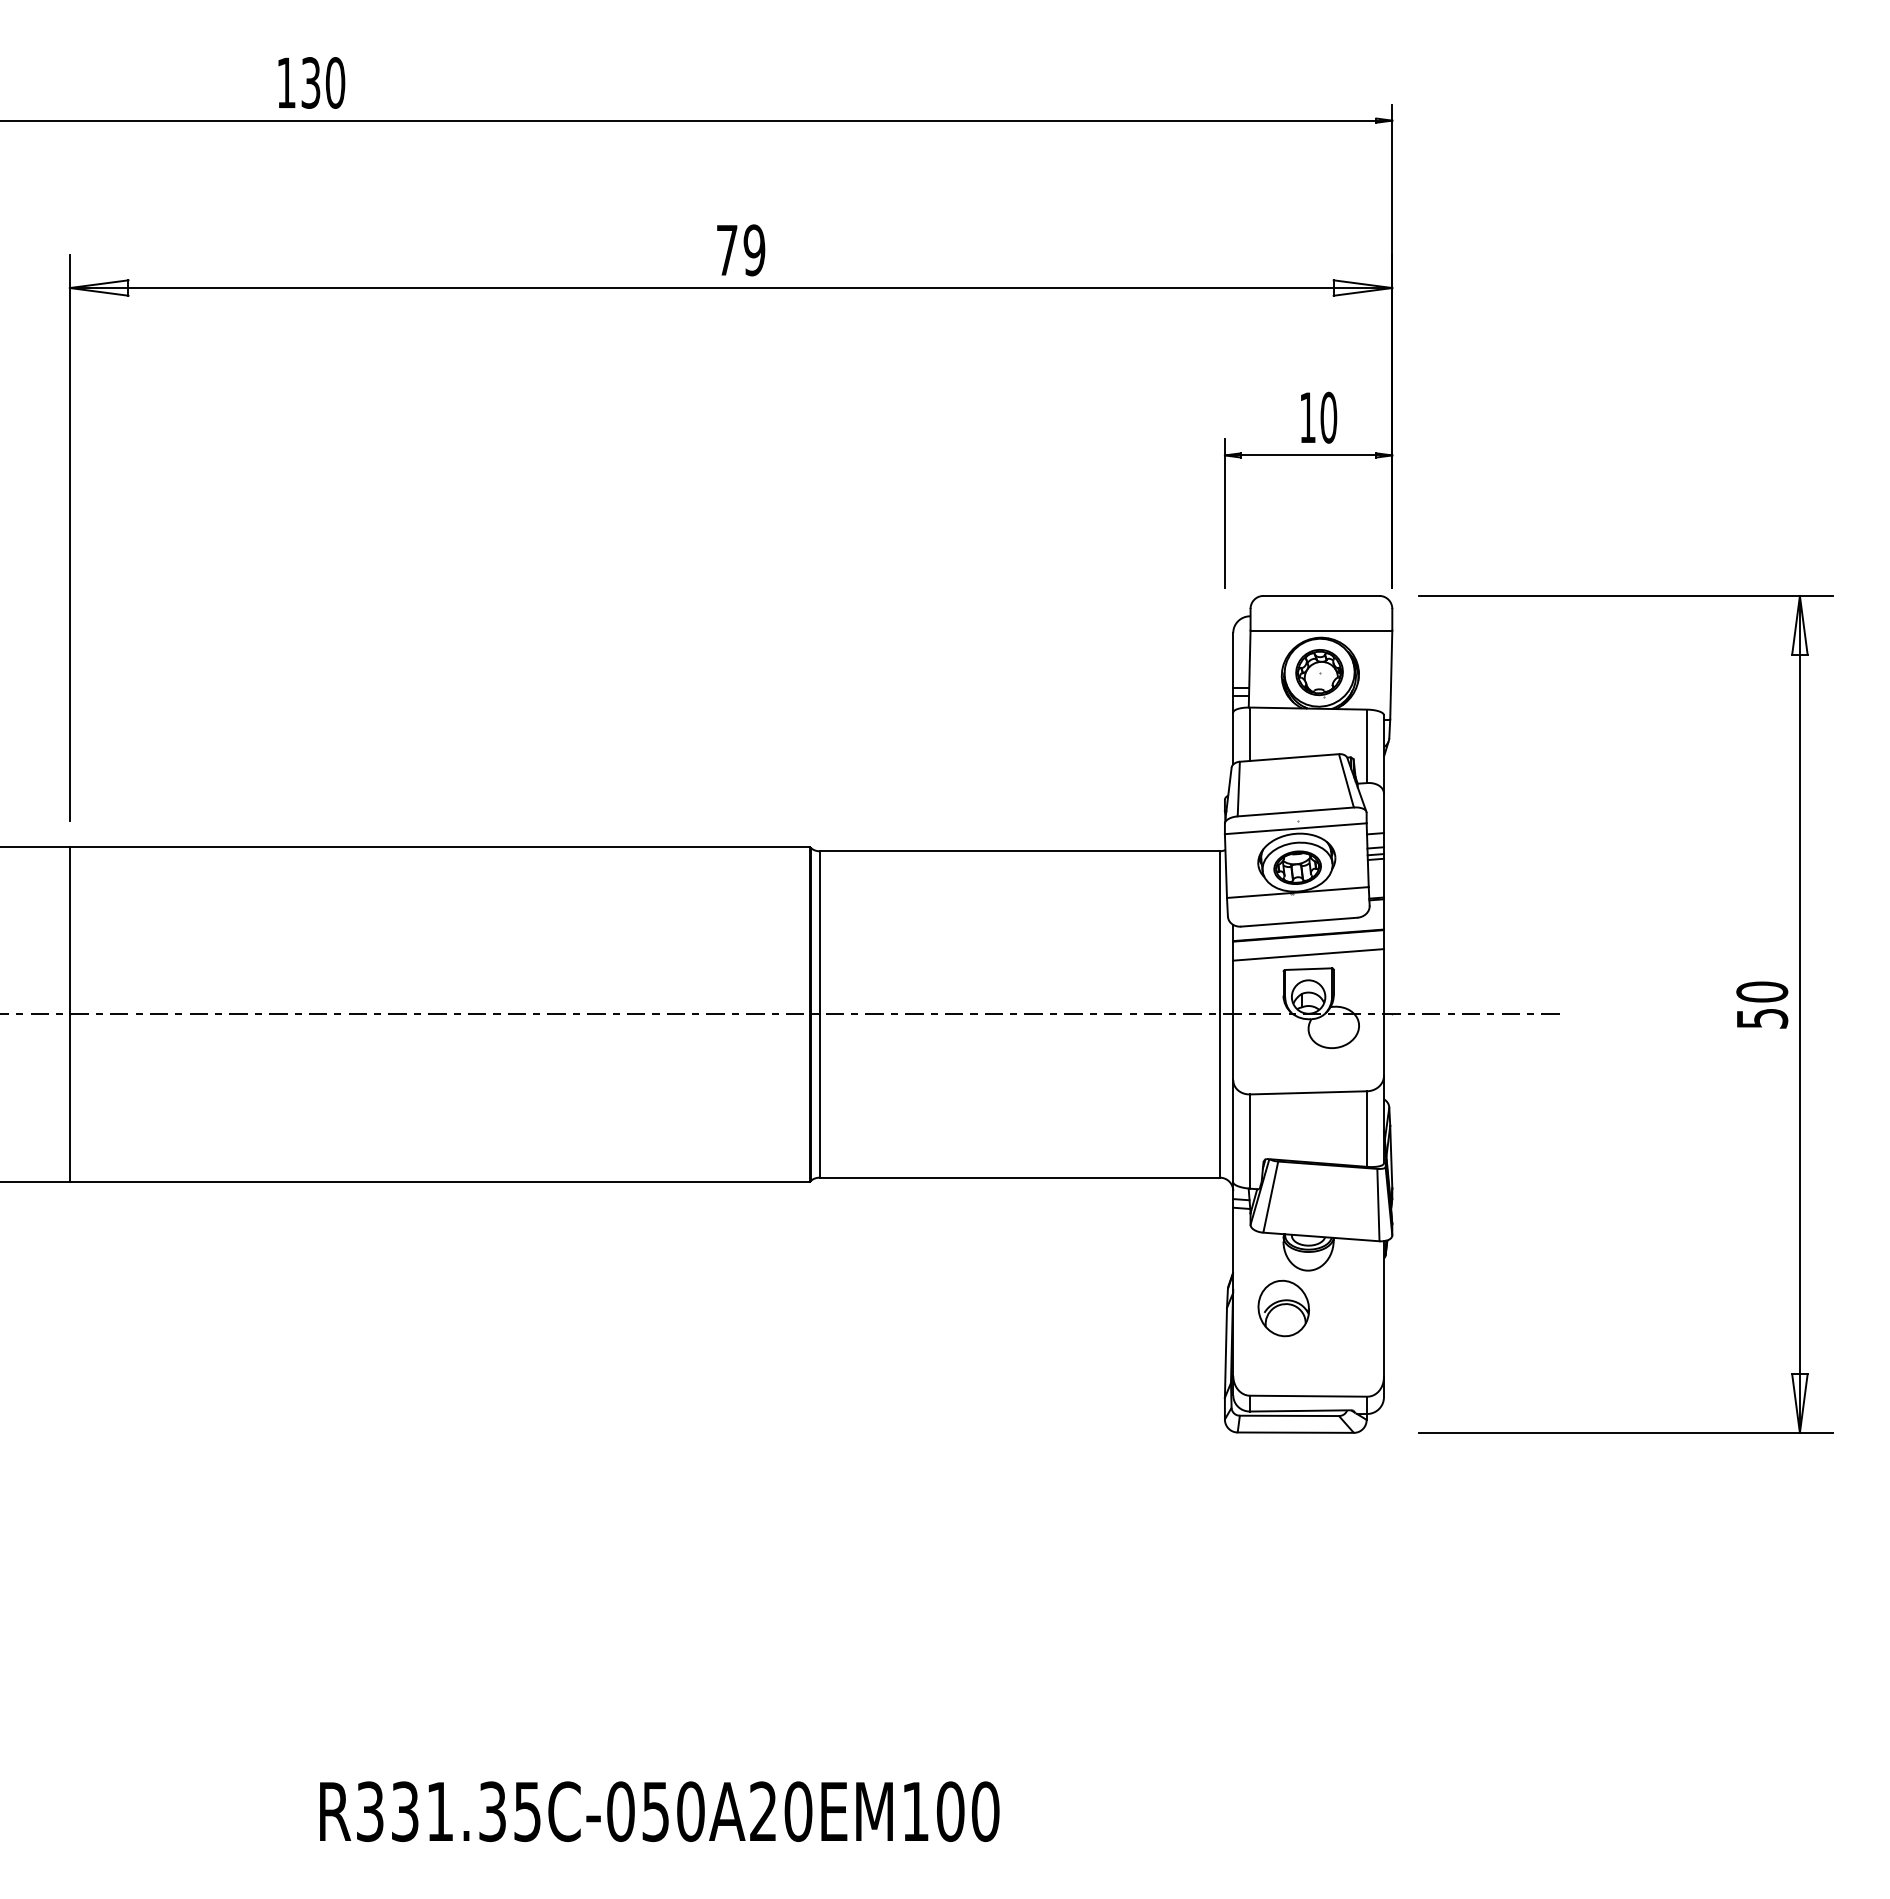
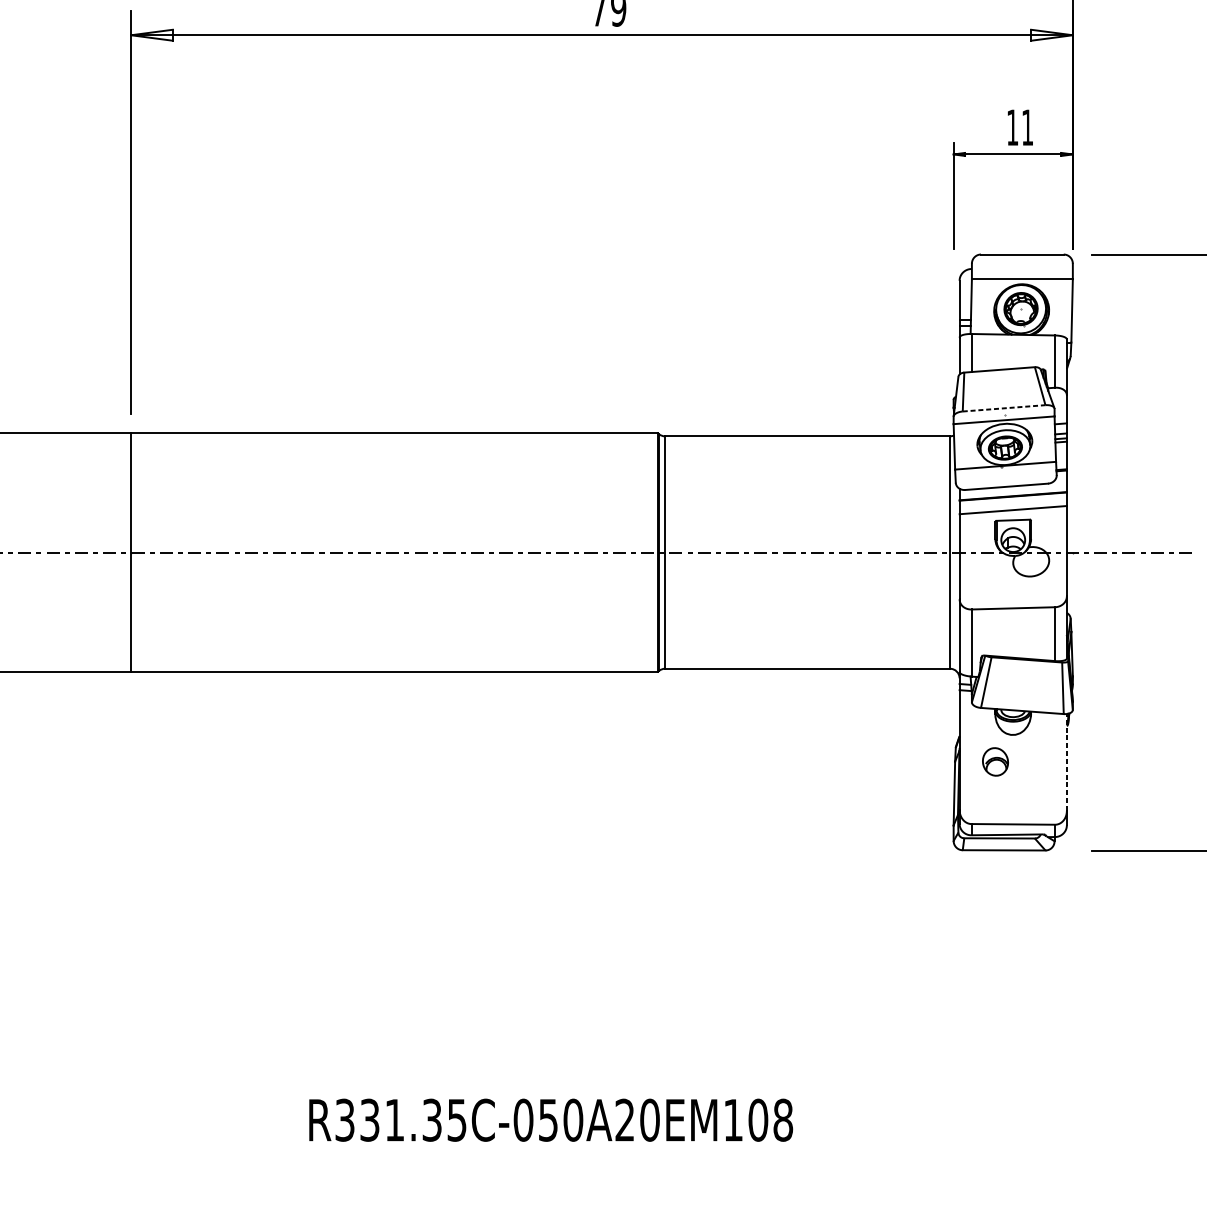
text: (1328, 417) -> (1027, 127), 10 -> 11
line: (1296, 811) -> (1004, 408), solid -> dashed
part: (1283, 1308) -> (995, 761), size x0.7
line: (1383, 1308) -> (1066, 761), solid -> dashed
text: (985, 1811) -> (783, 1120), R331.35C-050A20EM100 -> R331.35C-050A20EM108

